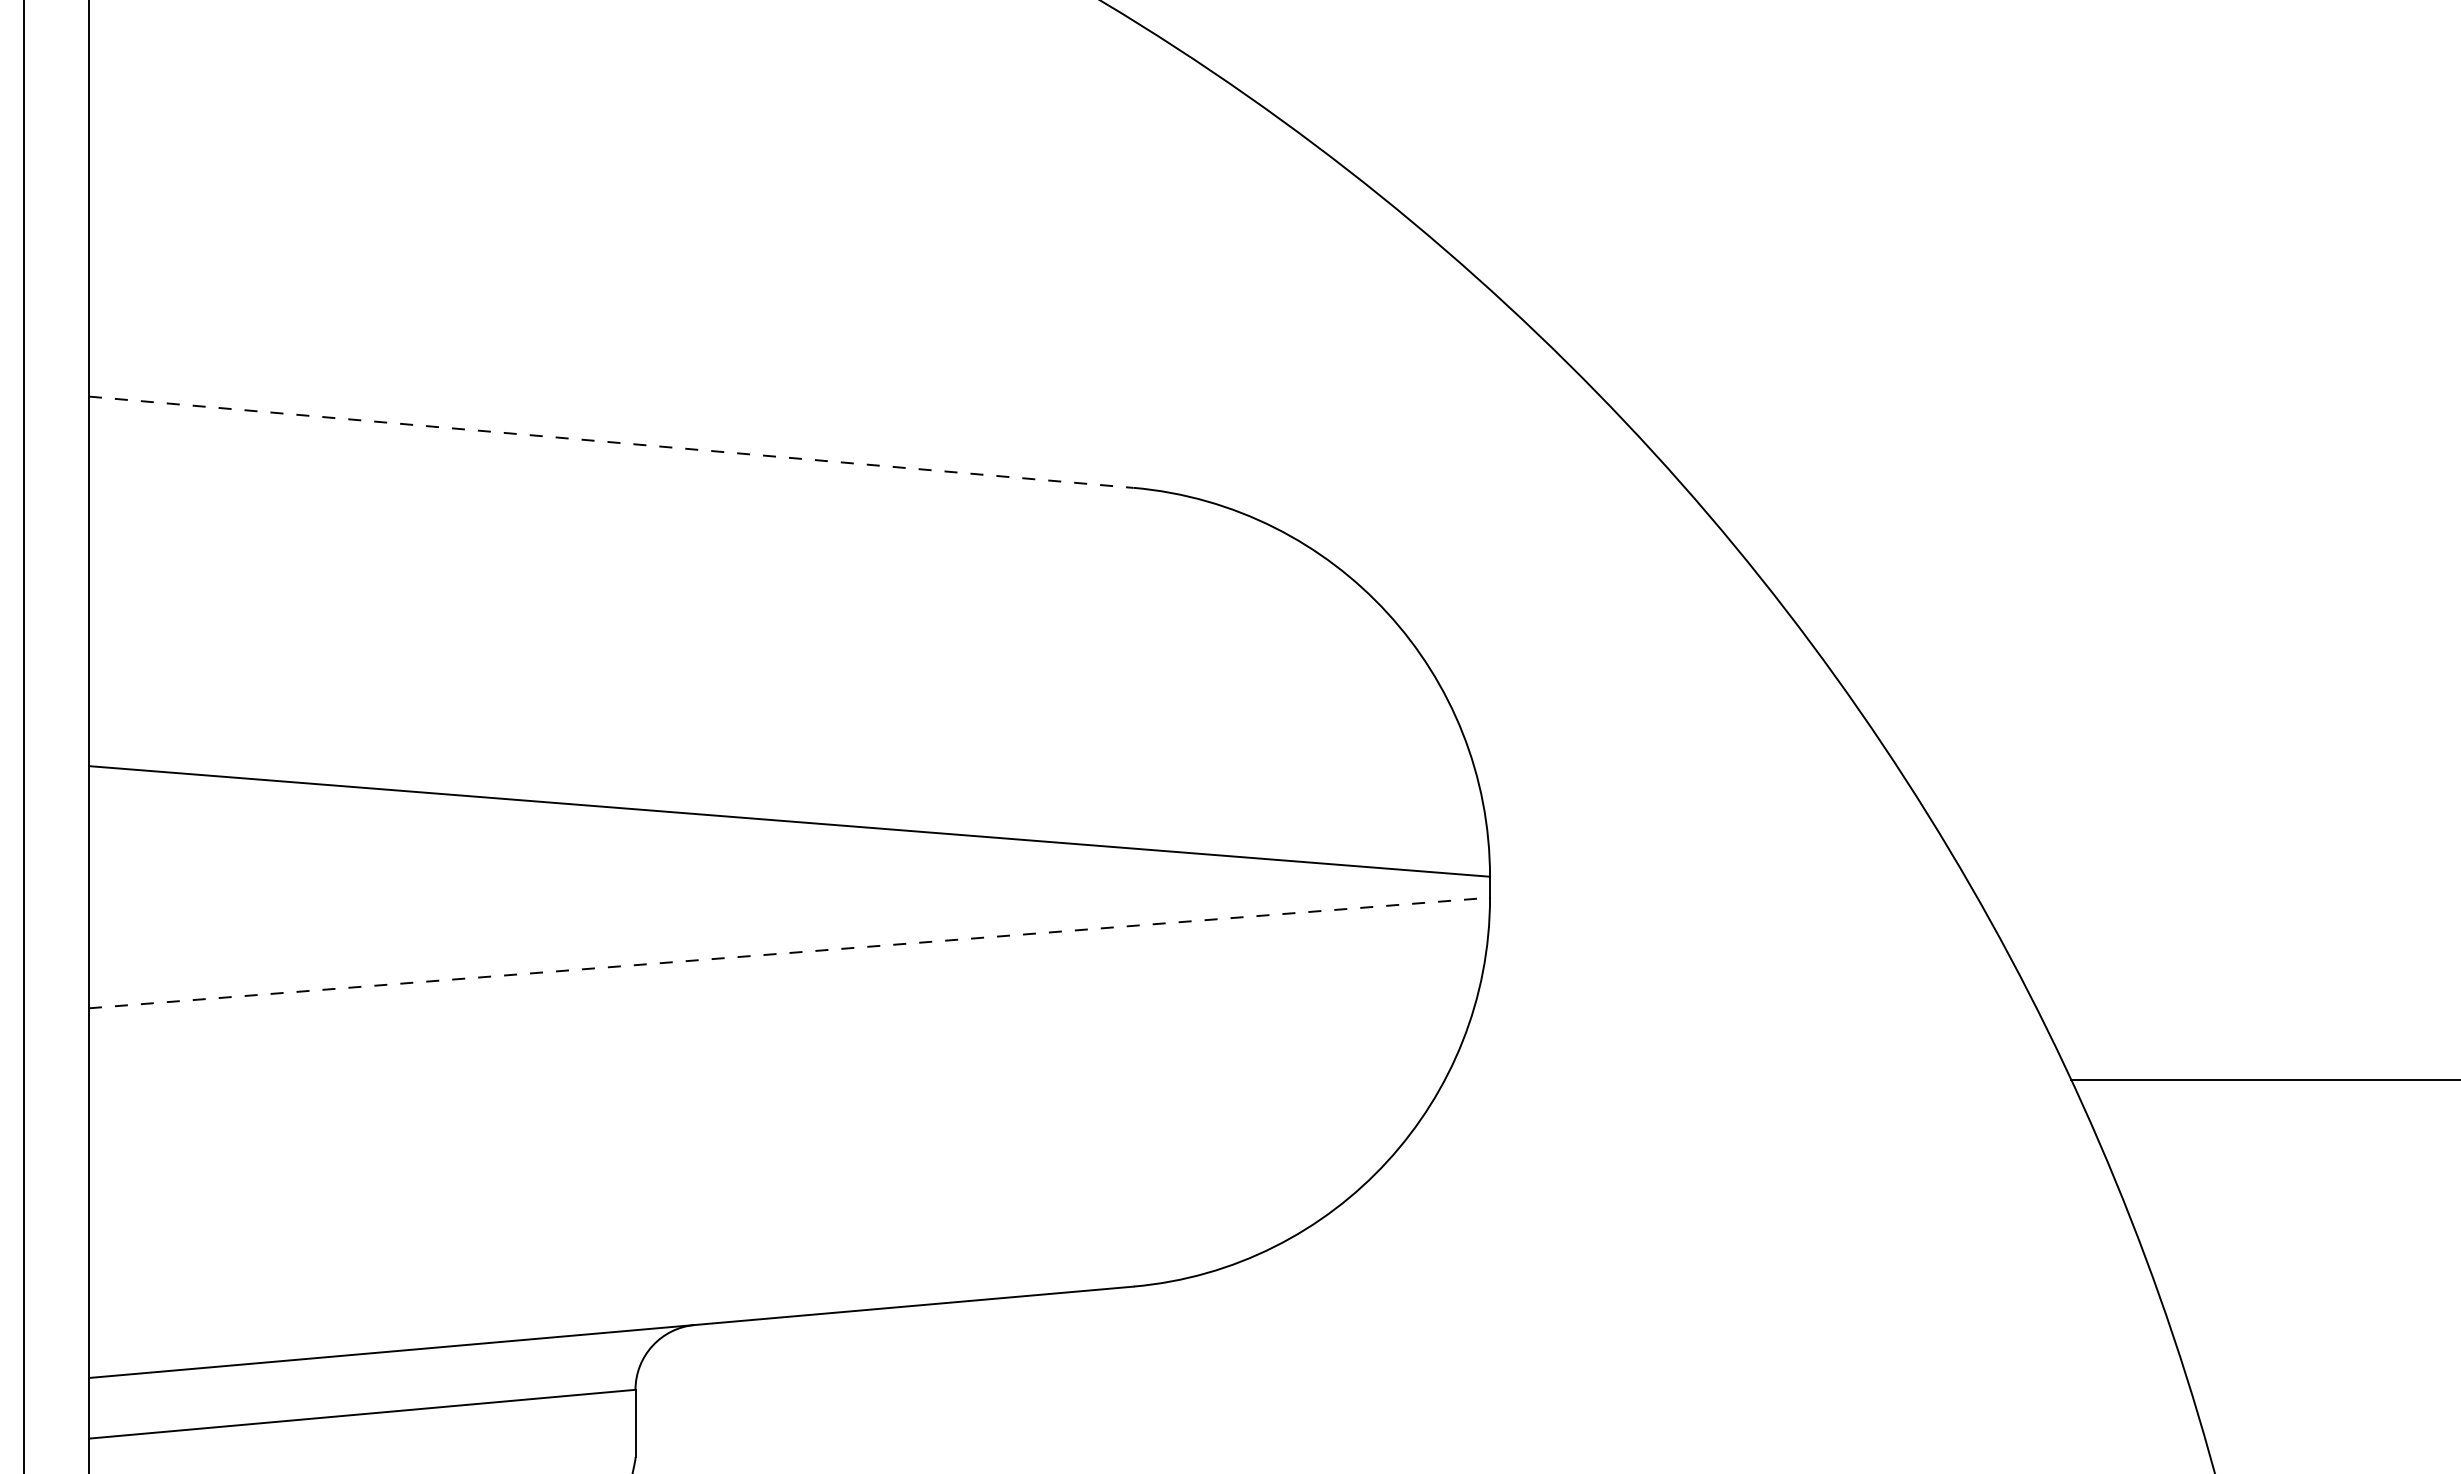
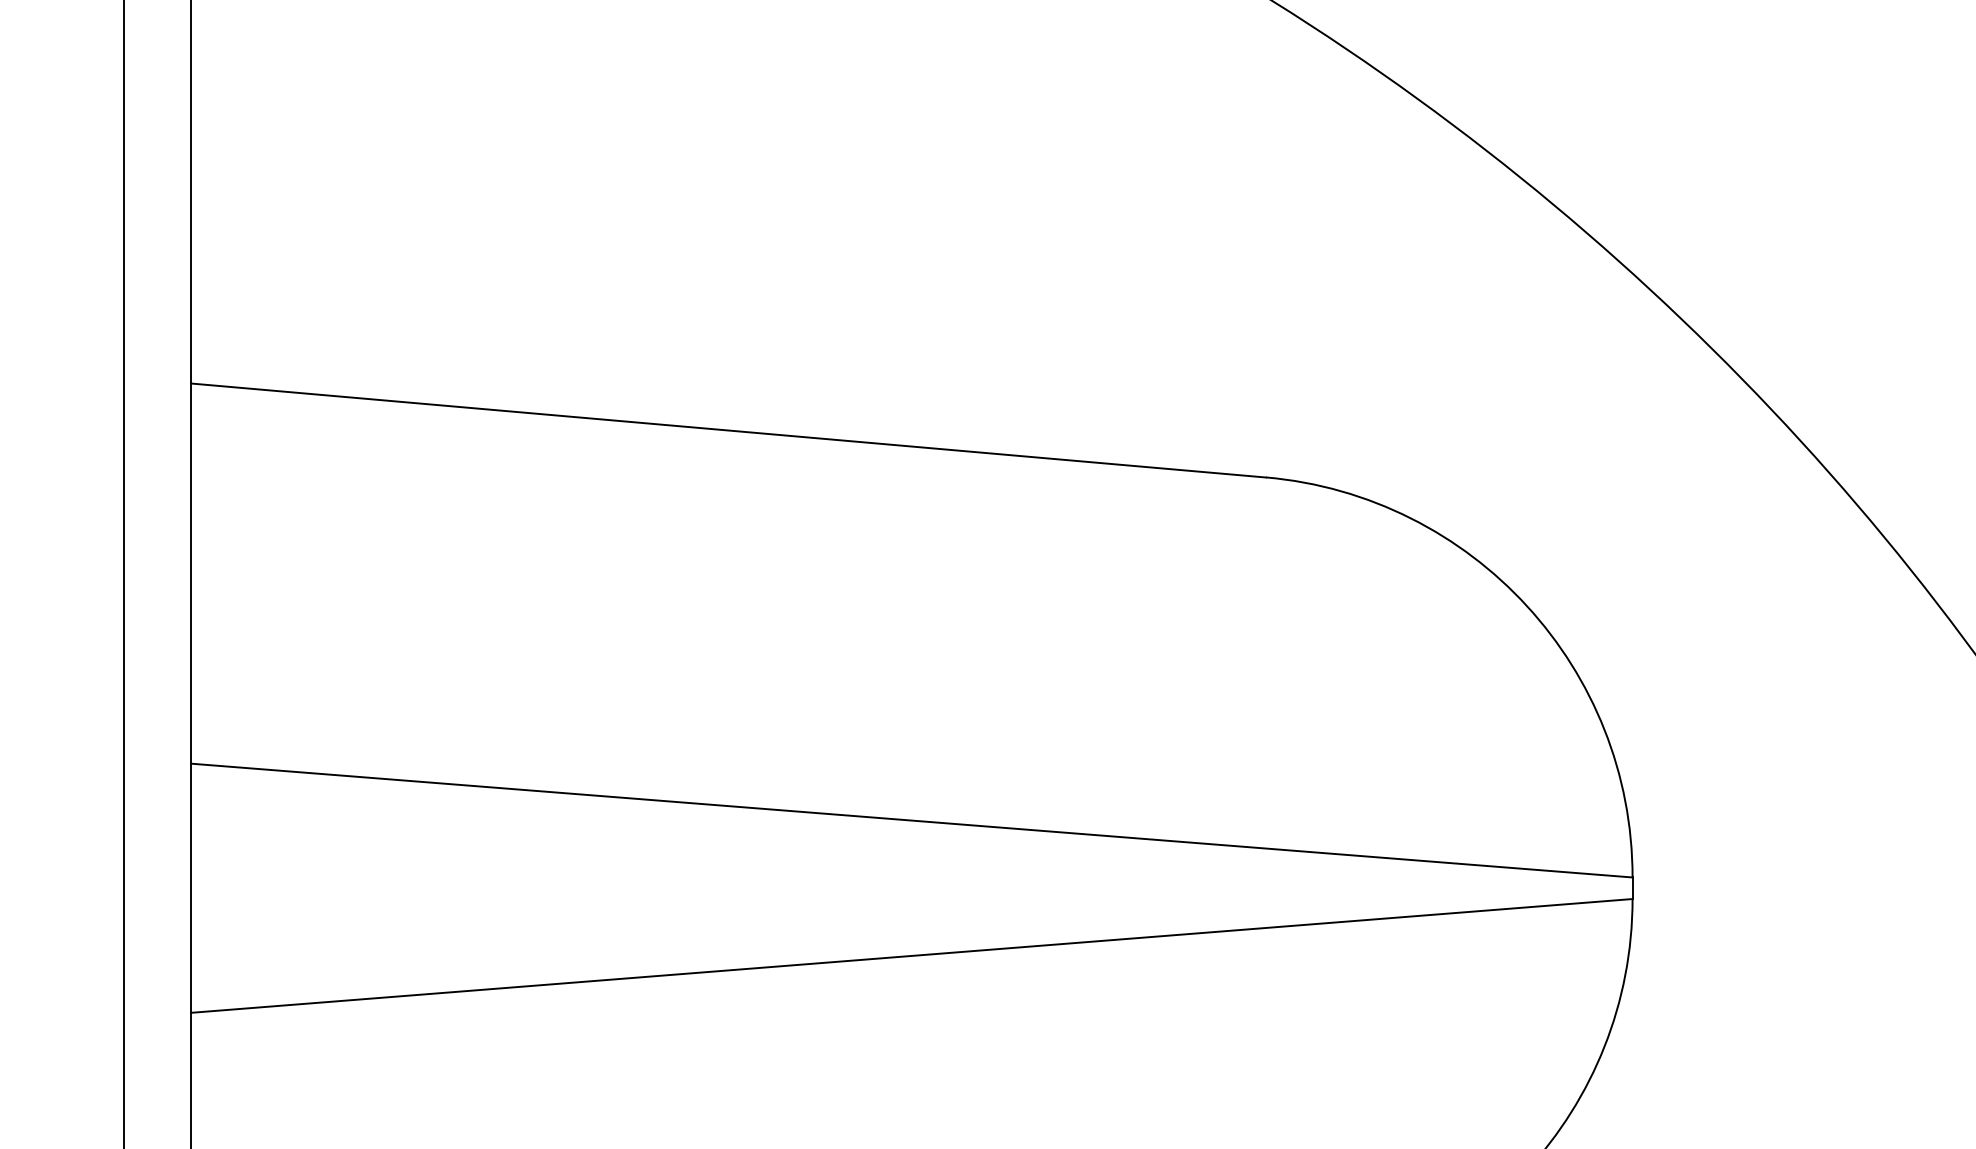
line: (611, 442) -> (728, 430), dashed -> solid
line: (789, 953) -> (911, 956), dashed -> solid

